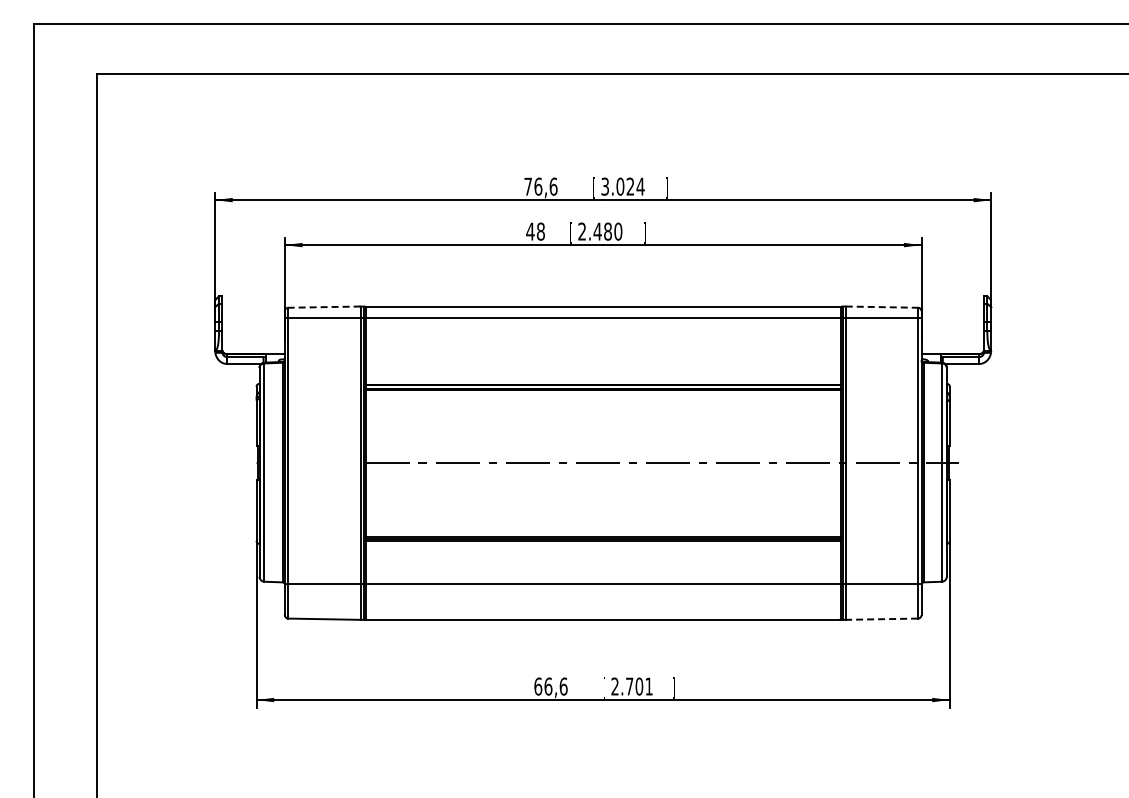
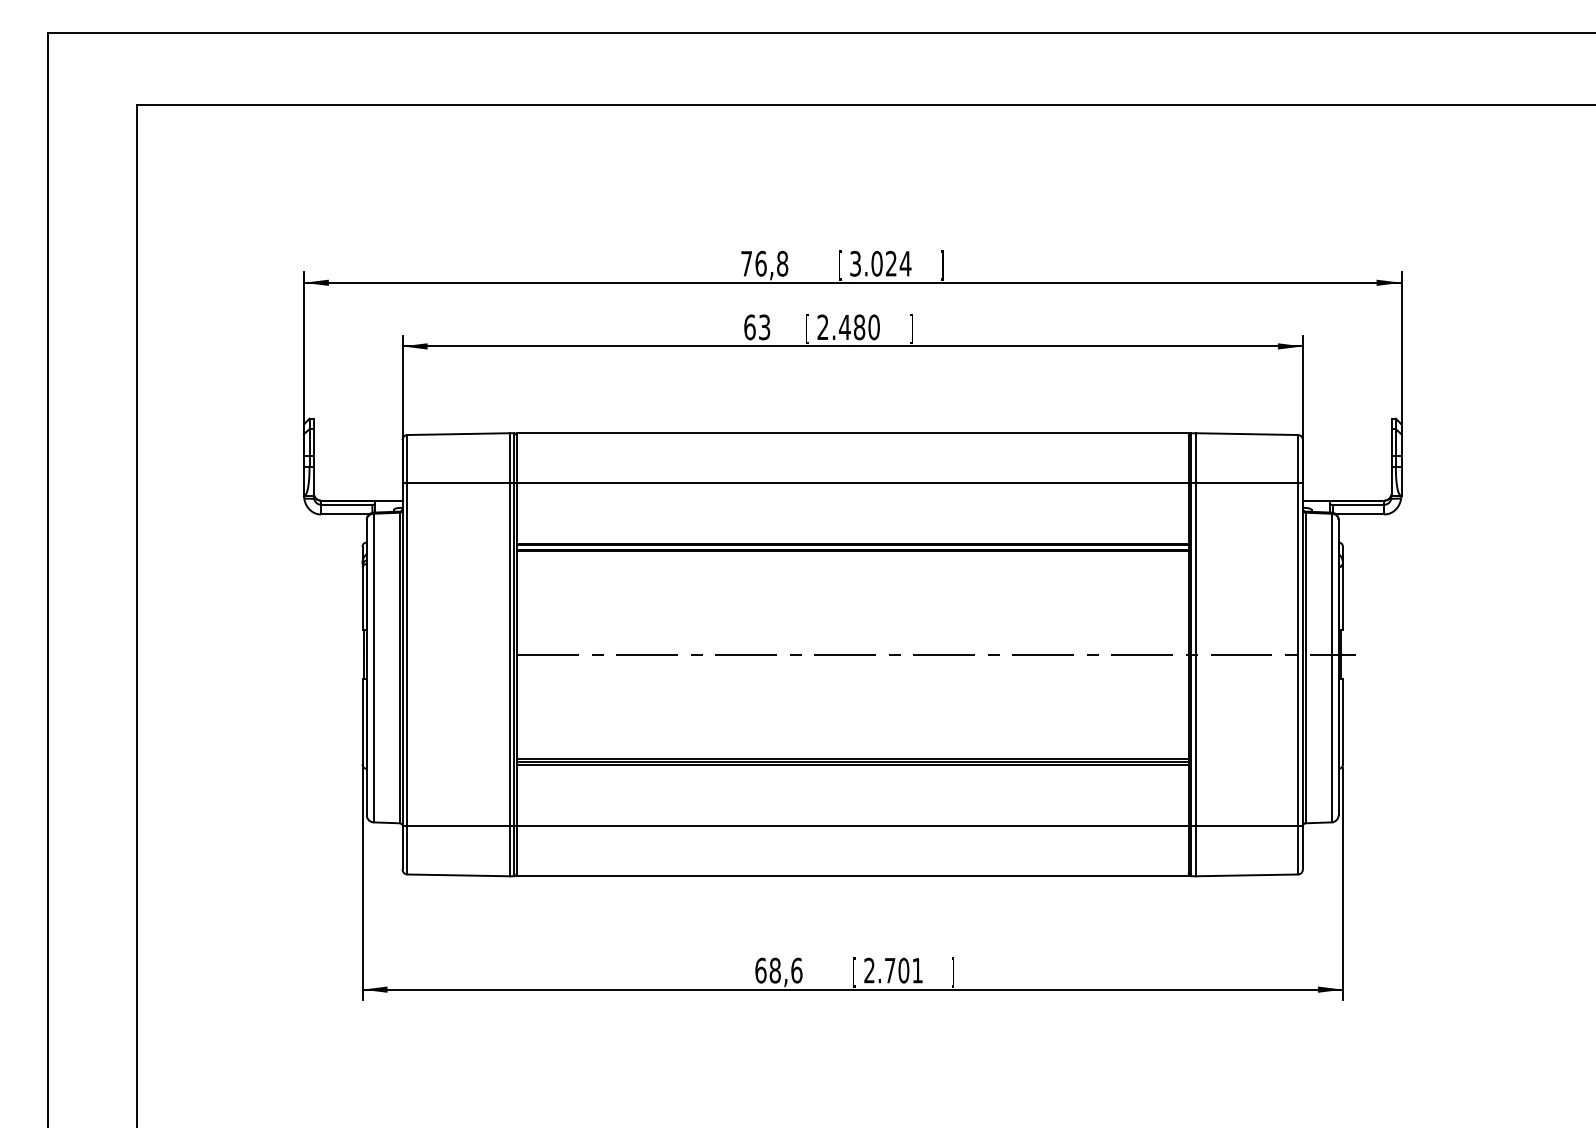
text: (553, 186) -> (782, 263), 76,6 -> 76,8
text: (535, 231) -> (756, 327), 48 -> 63
line: (323, 307) -> (457, 434), dashed -> solid
line: (882, 307) -> (1247, 434), dashed -> solid
line: (602, 317) -> (851, 482), moved
line: (881, 619) -> (1246, 875), dashed -> solid
text: (548, 686) -> (775, 970), 66,6 -> 68,6

